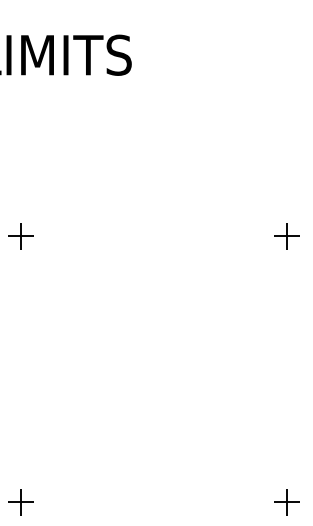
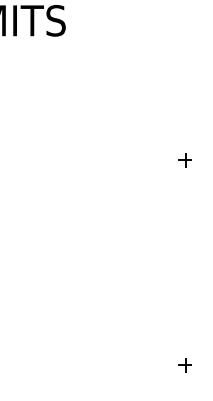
part: (286, 236) -> (185, 160), size x0.7
part: (286, 502) -> (185, 365), size x0.7

